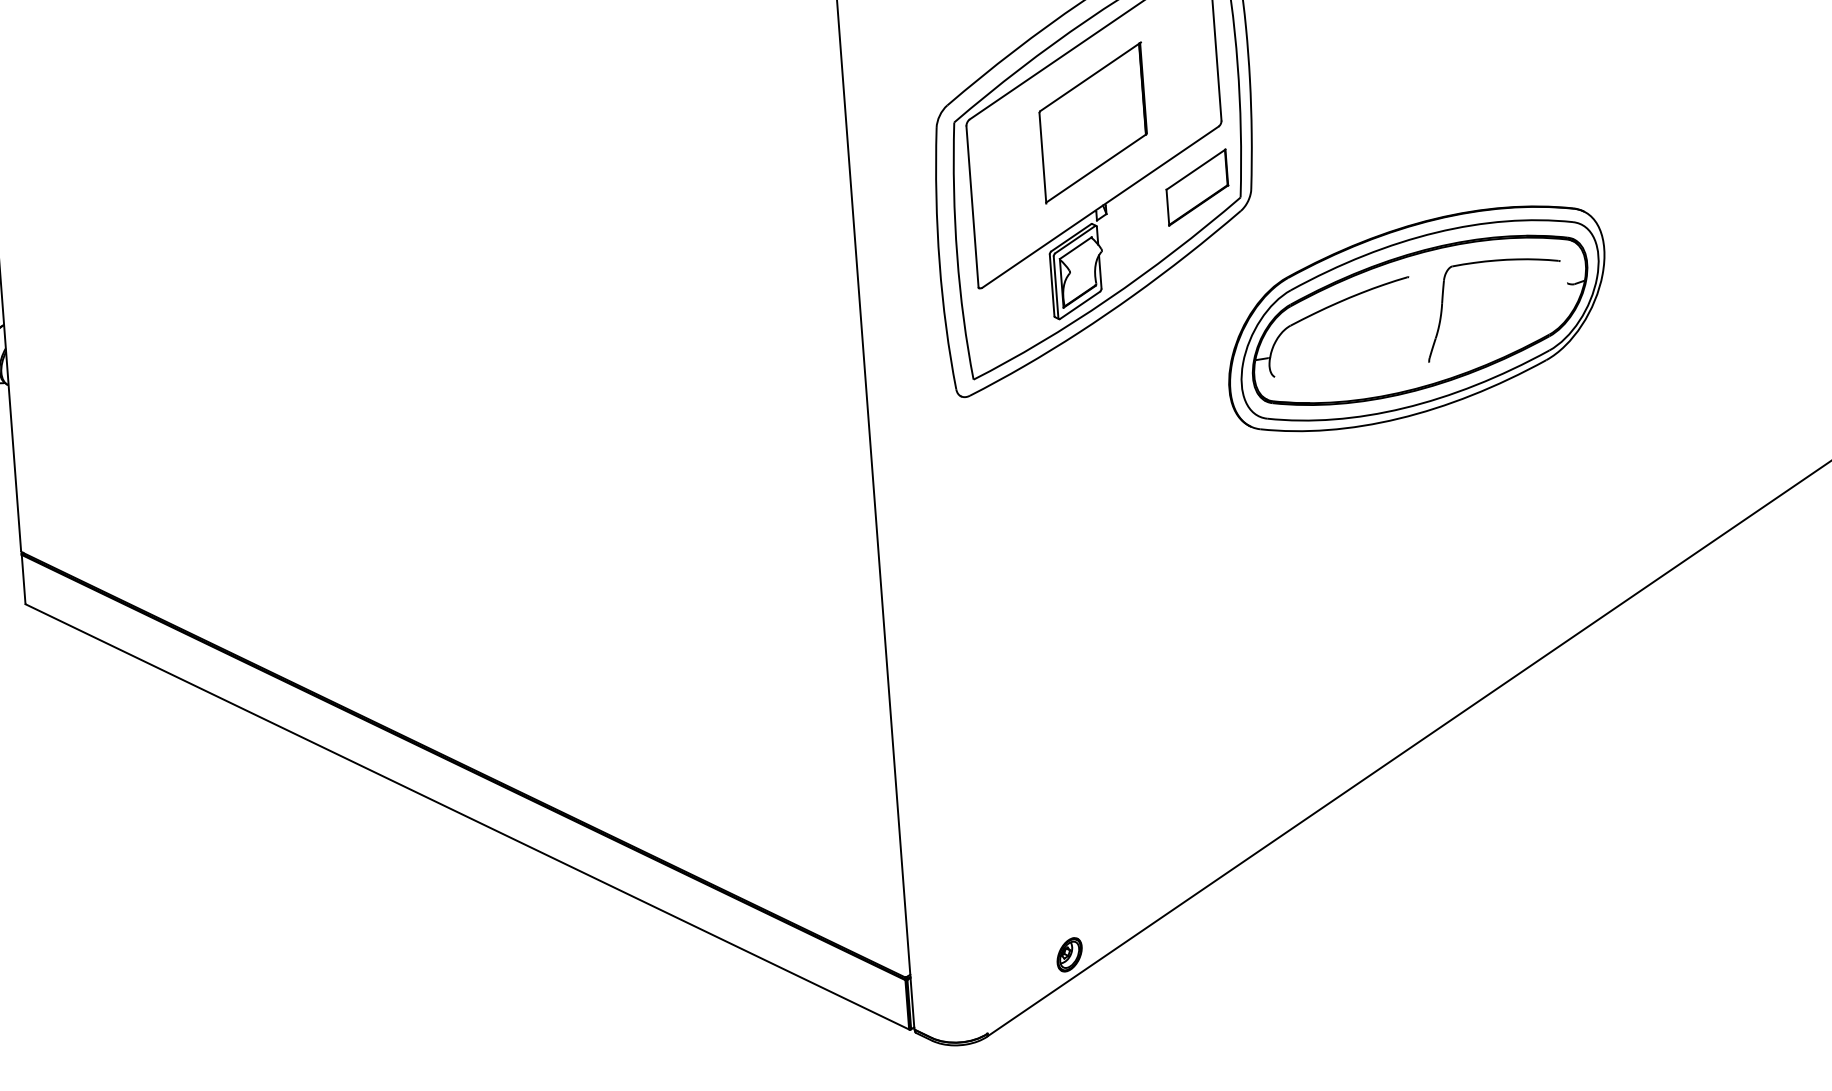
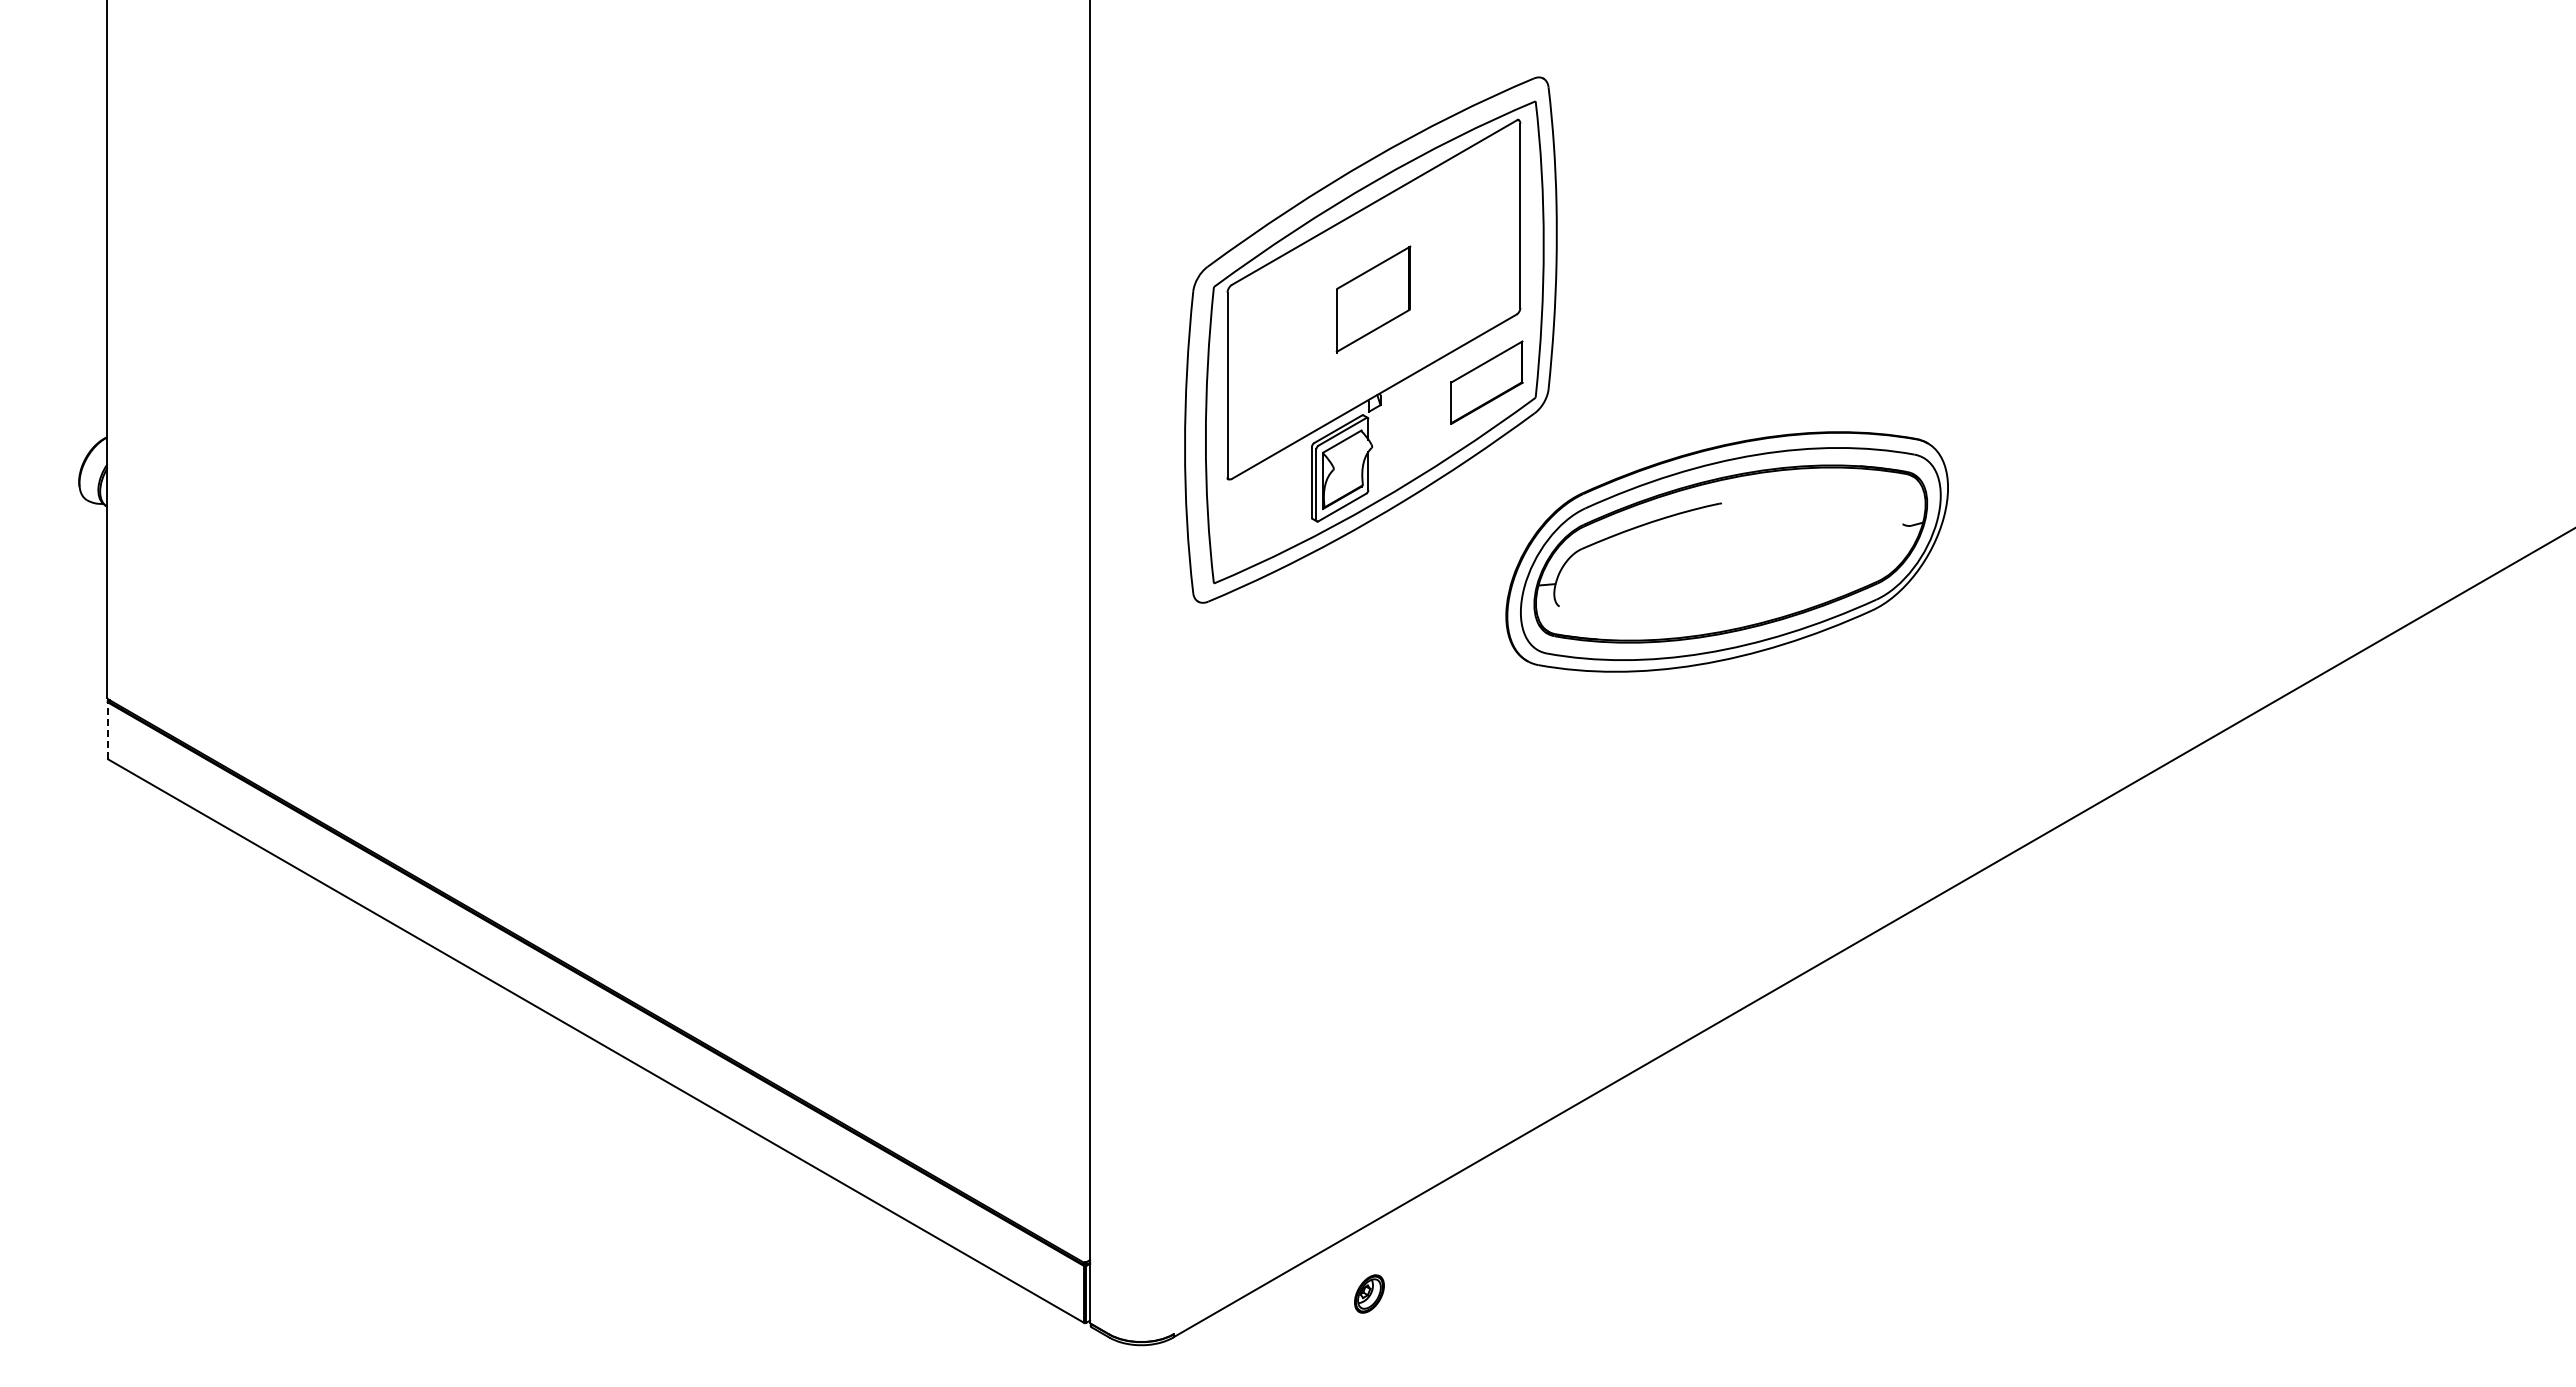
part: (1093, 122) -> (1373, 299), size x0.6
part: (1485, 262) -> (1810, 493), removed
line: (23, 579) -> (107, 730), solid -> dashed
part: (1069, 954) -> (1369, 1293), moved

